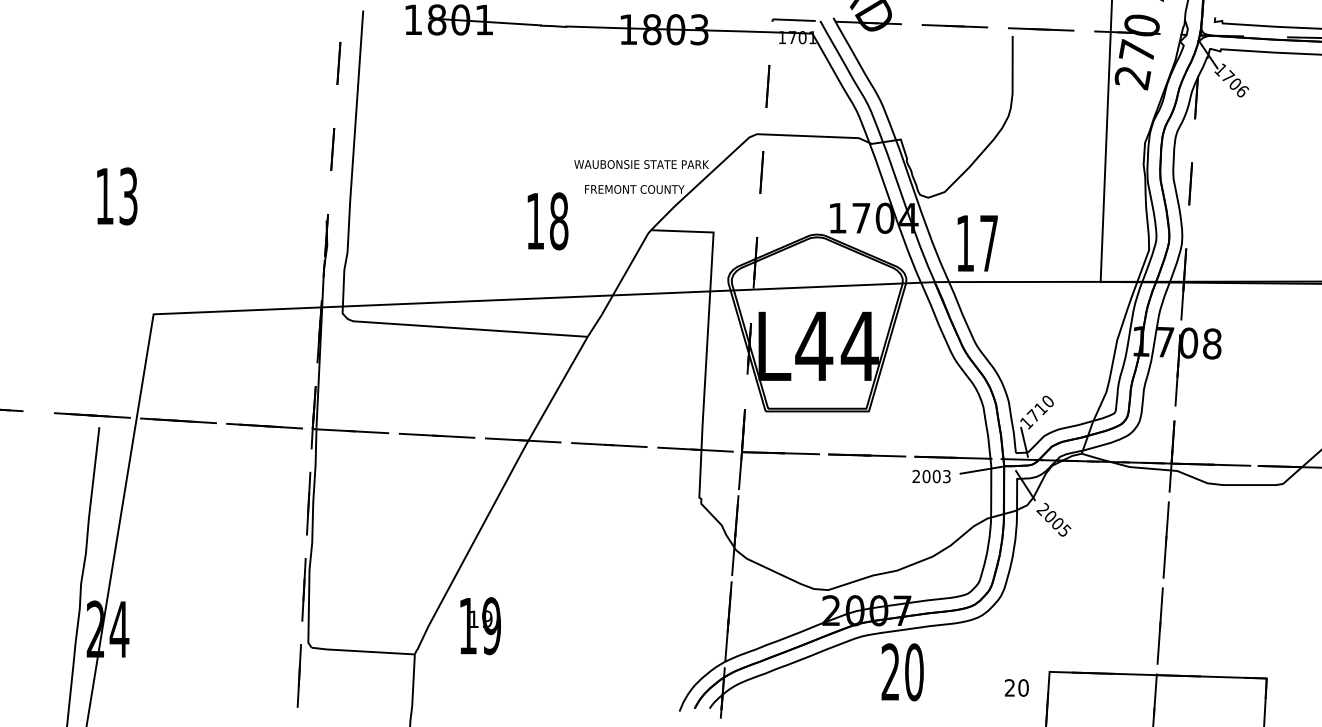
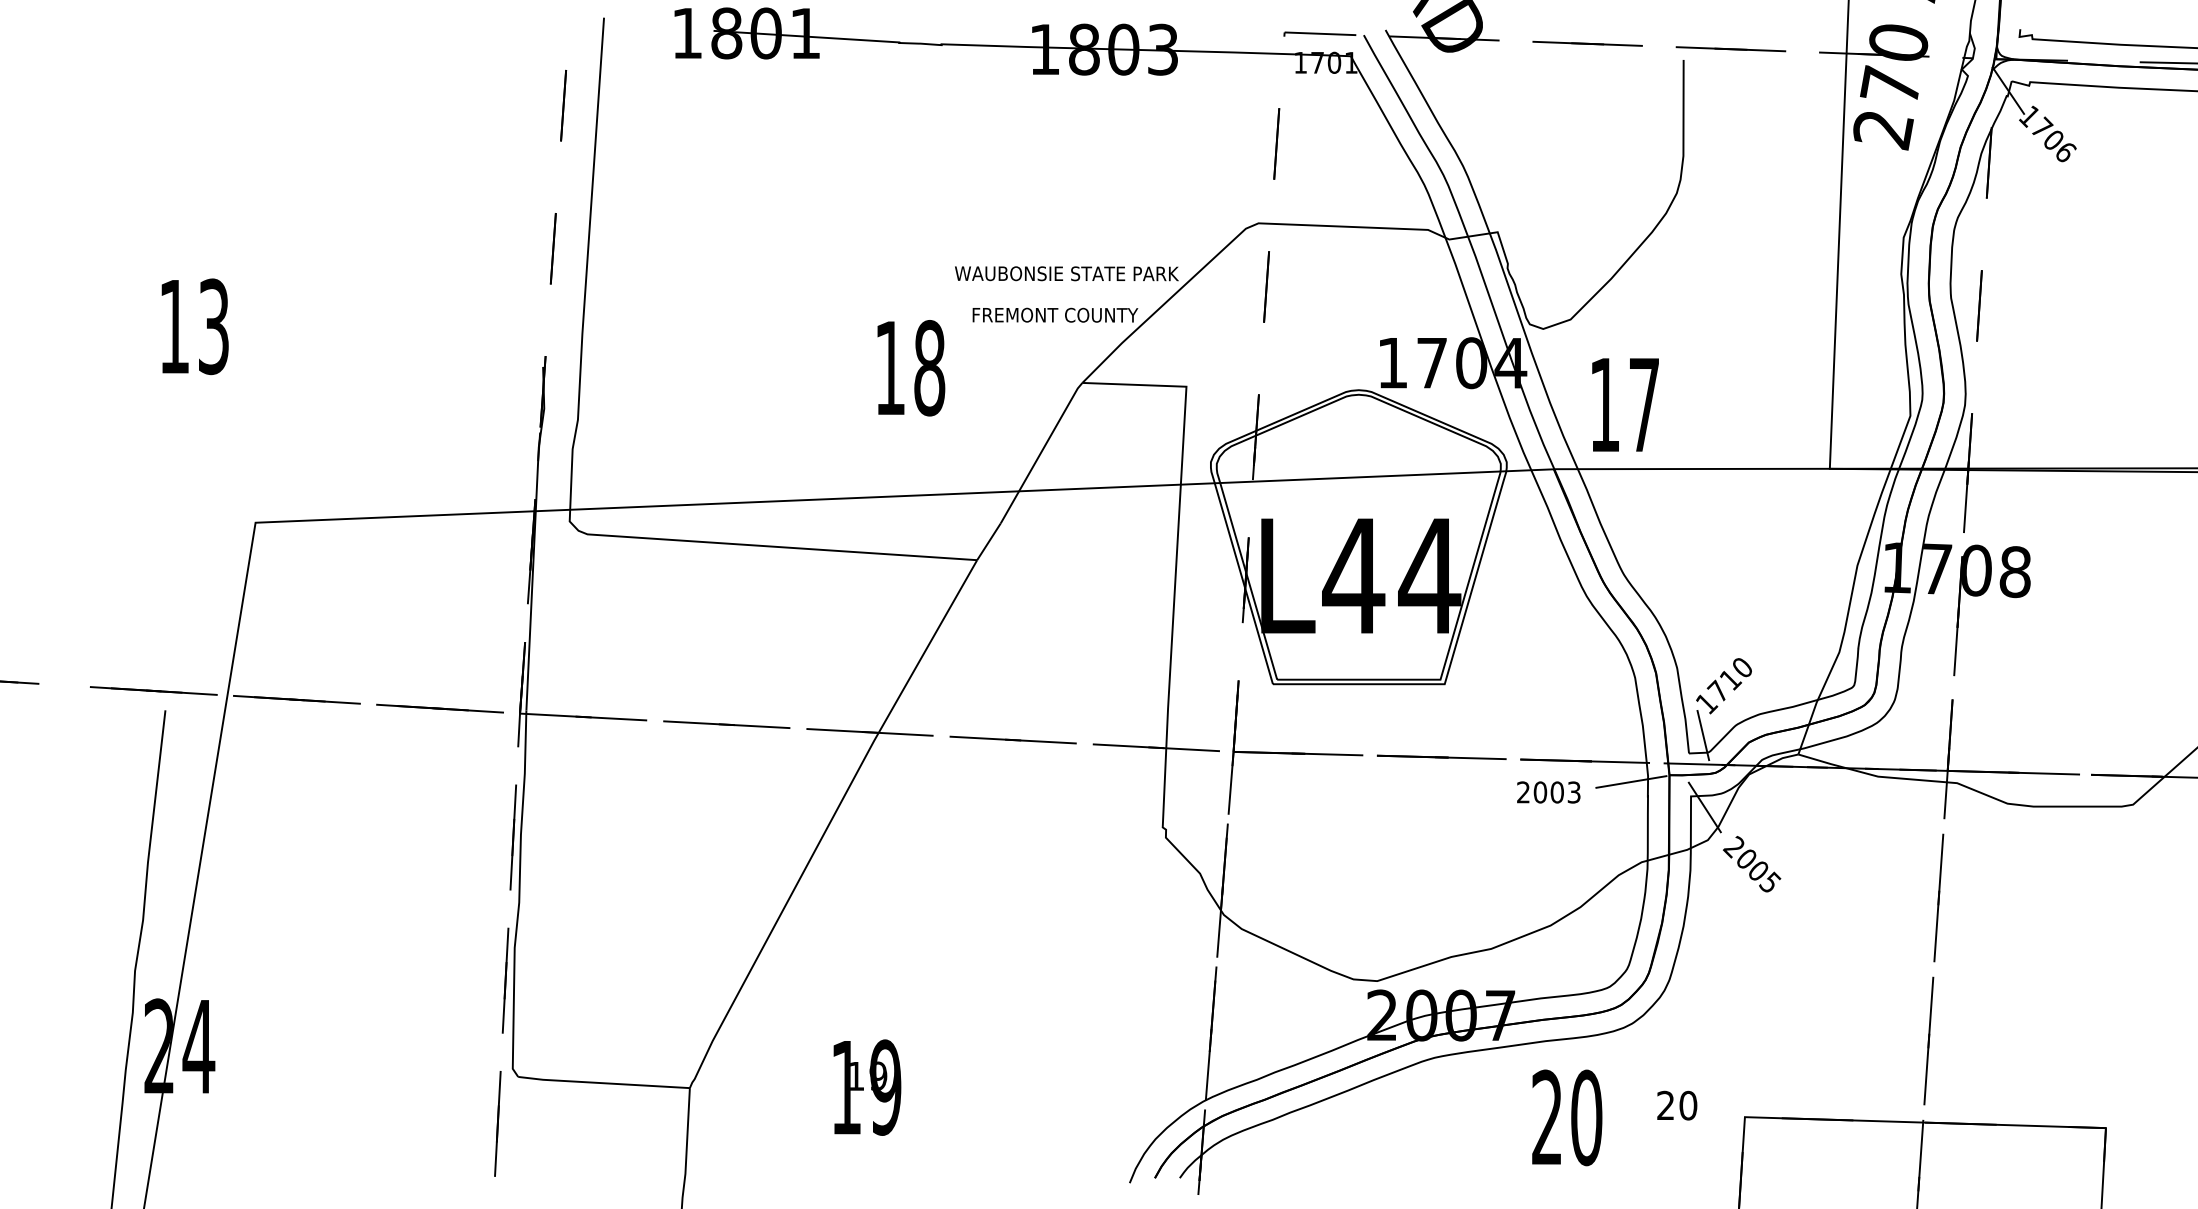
text: (480, 626) -> (867, 1088), moved
text: (902, 672) -> (1566, 1118), moved
text: (1016, 687) -> (1676, 1104), moved

